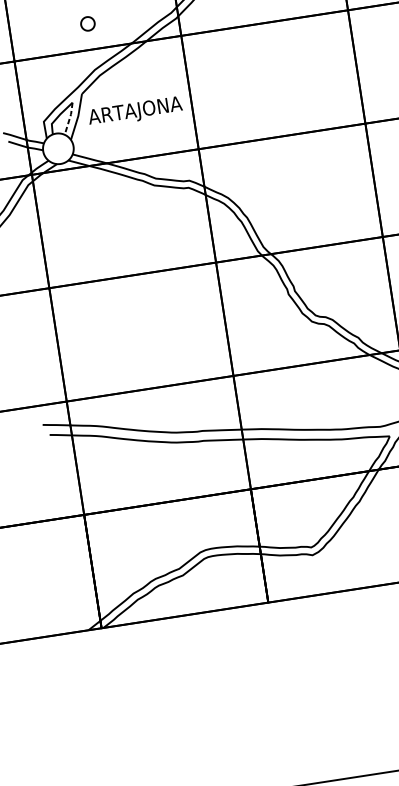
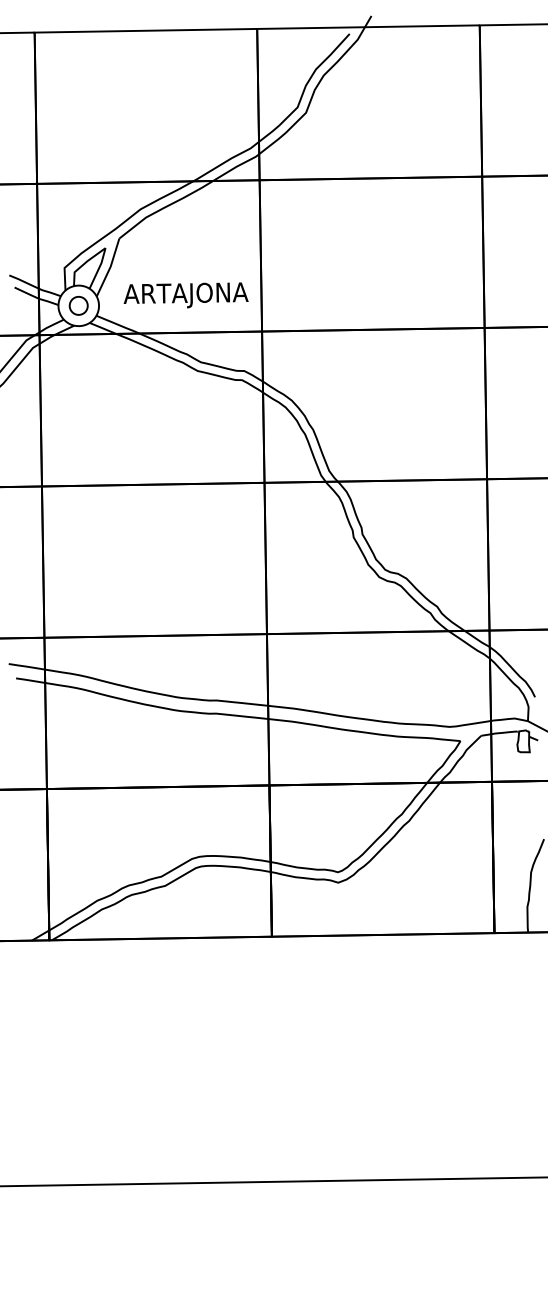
part: (87, 23) -> (78, 305), moved
text: (135, 112) -> (185, 295), moved
line: (70, 118) -> (99, 268), dashed -> solid

